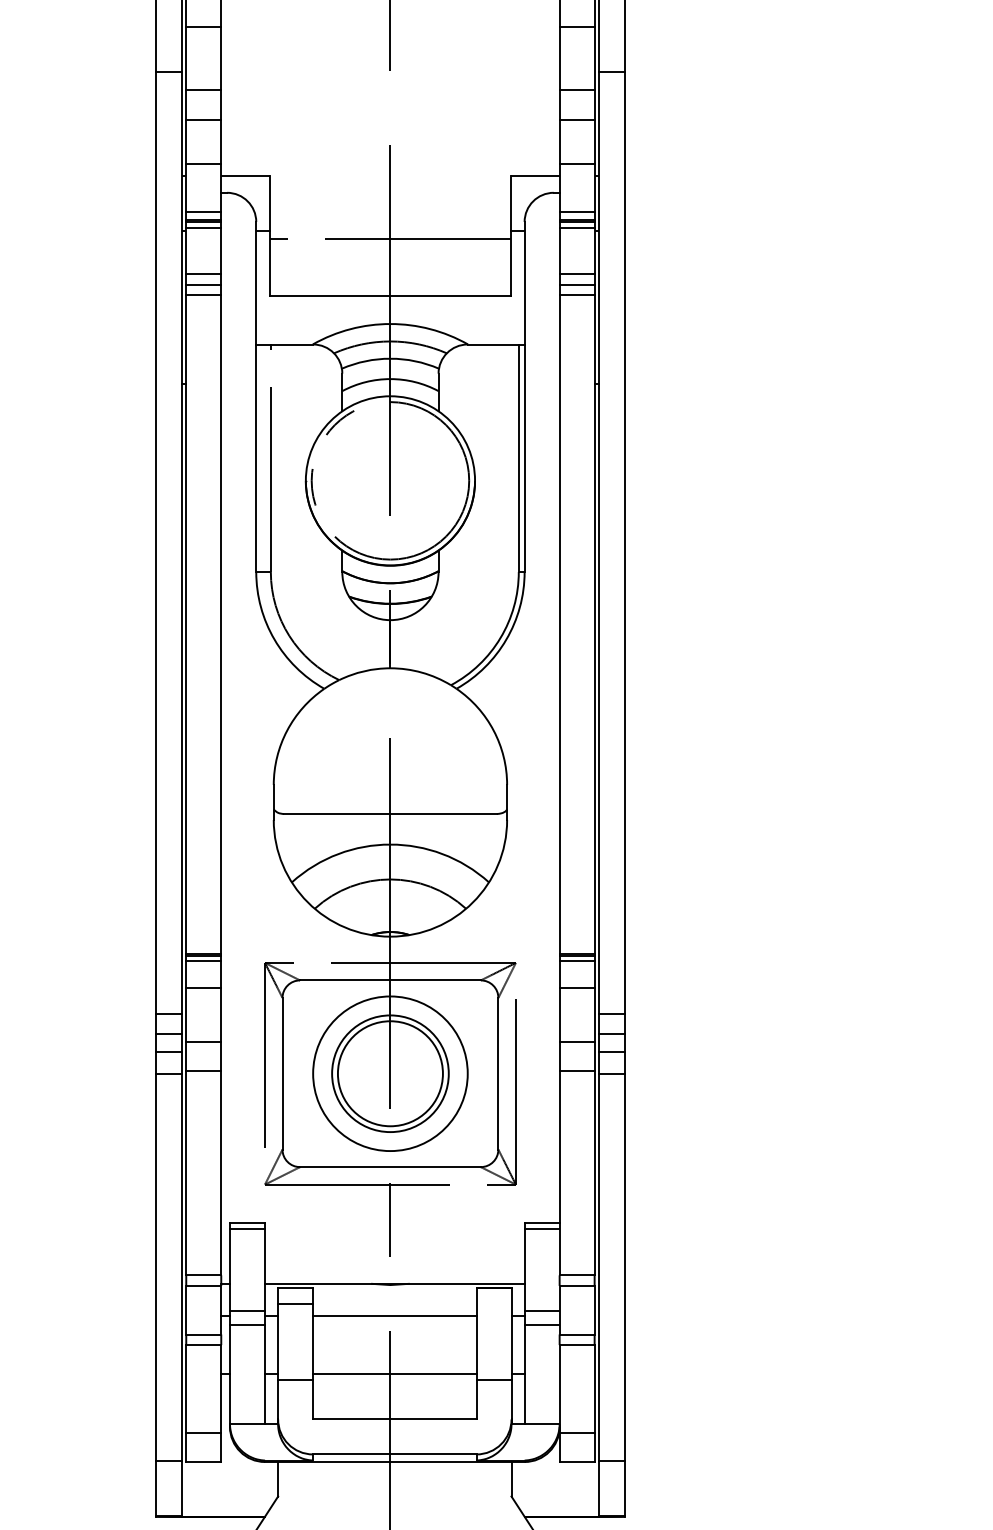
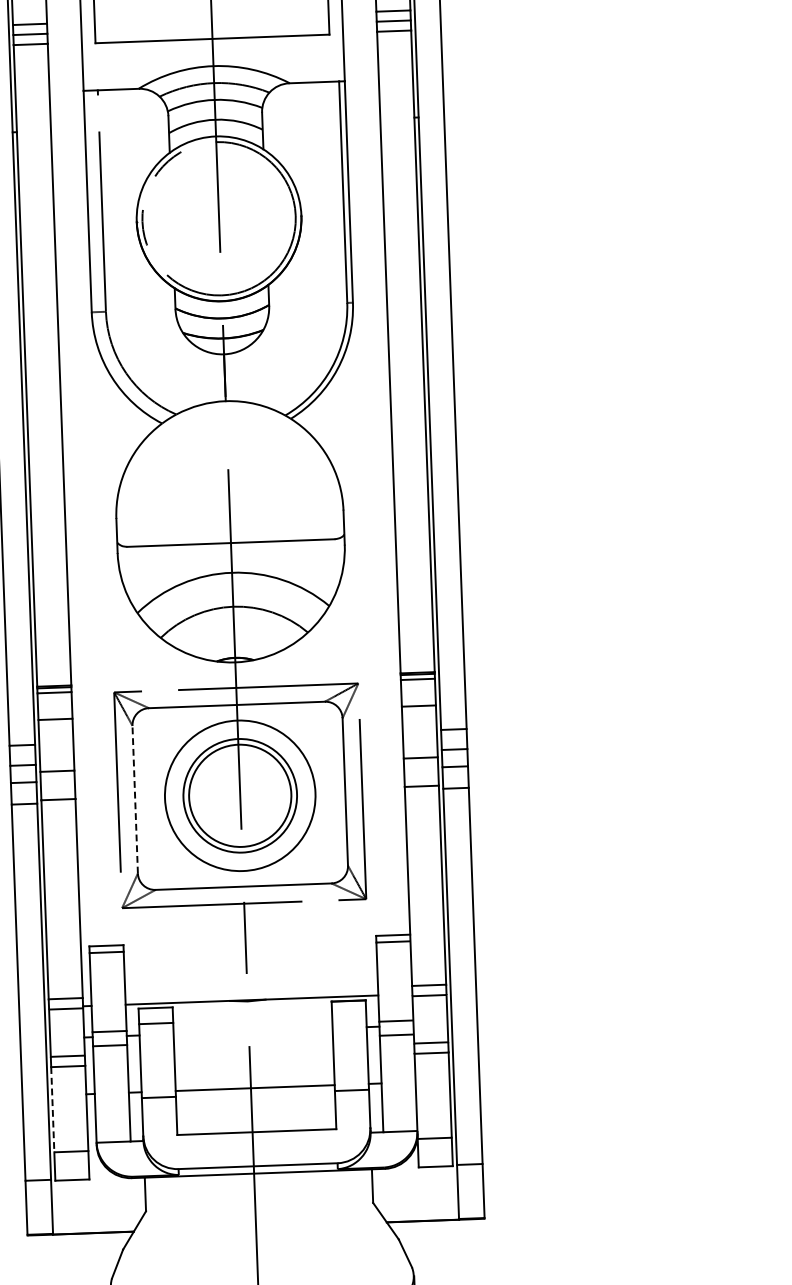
line: (282, 1073) -> (135, 799), solid -> dashed
line: (394, 1315) -> (252, 1030), removed
line: (186, 1388) -> (52, 1109), solid -> dashed

